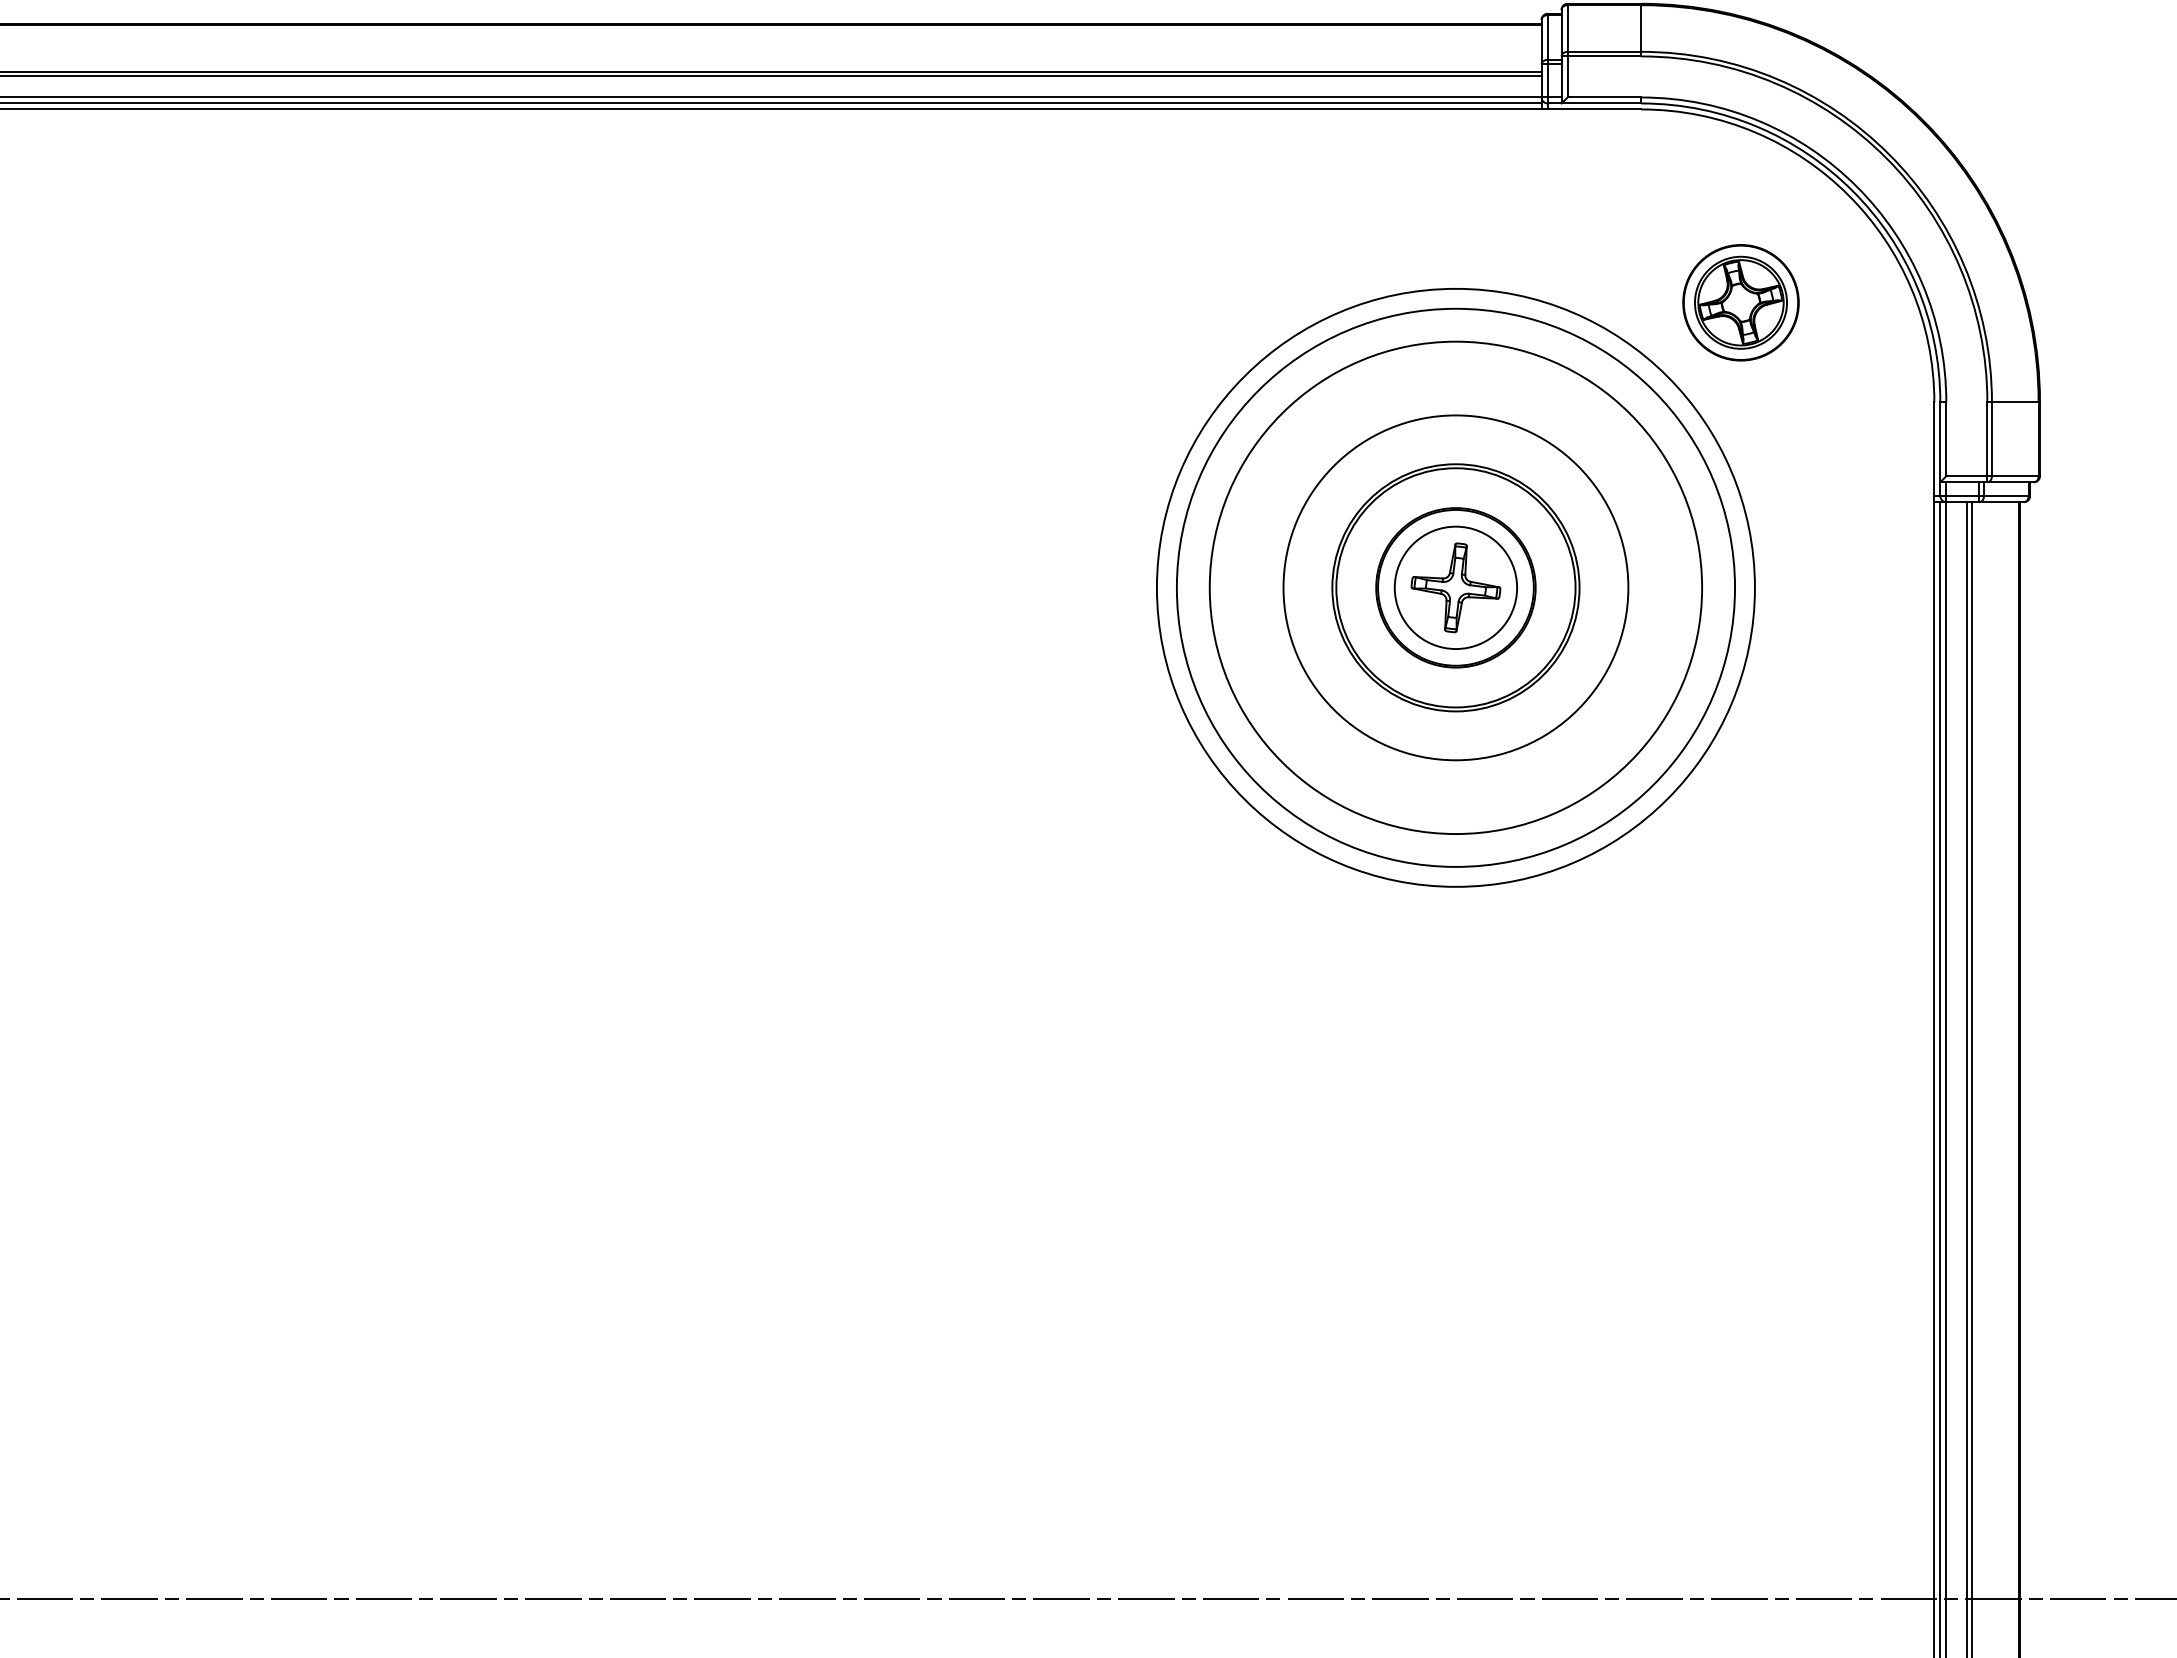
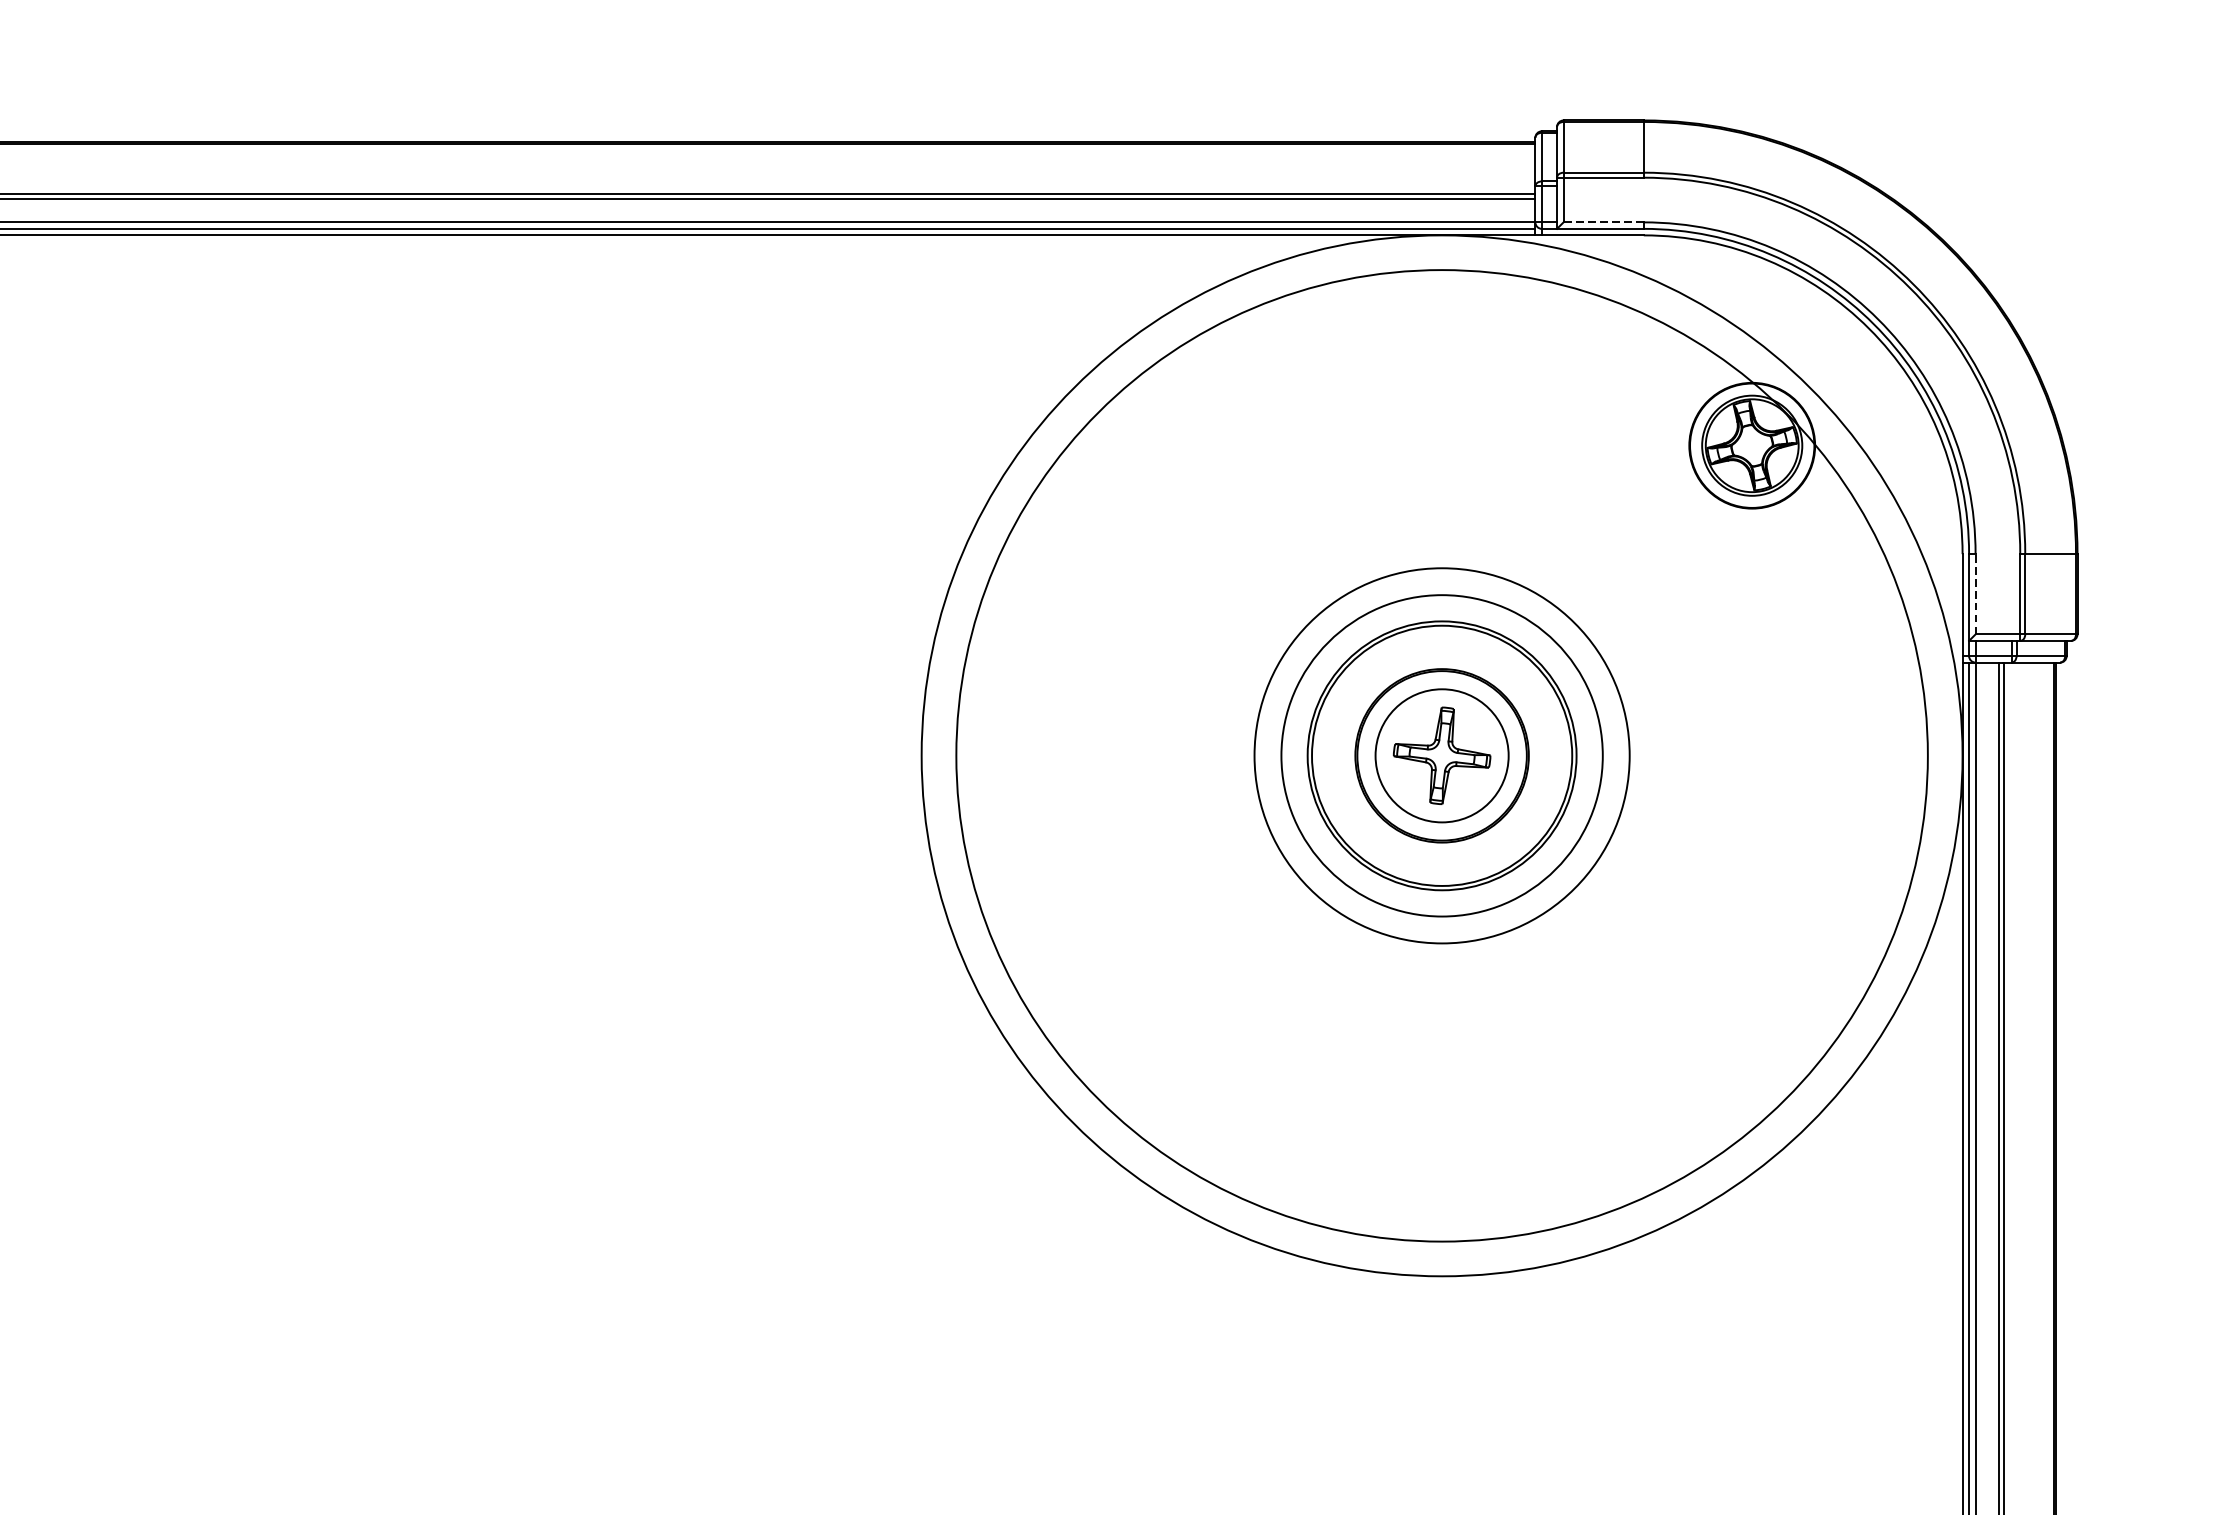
line: (1604, 97) -> (1603, 222), solid -> dashed
line: (1946, 439) -> (1975, 594), solid -> dashed
circle: (1455, 587) -> (1441, 755), size x0.6
circle: (1455, 587) -> (1441, 755), size x1.6
circle: (1455, 587) -> (1441, 755), size x1.6

